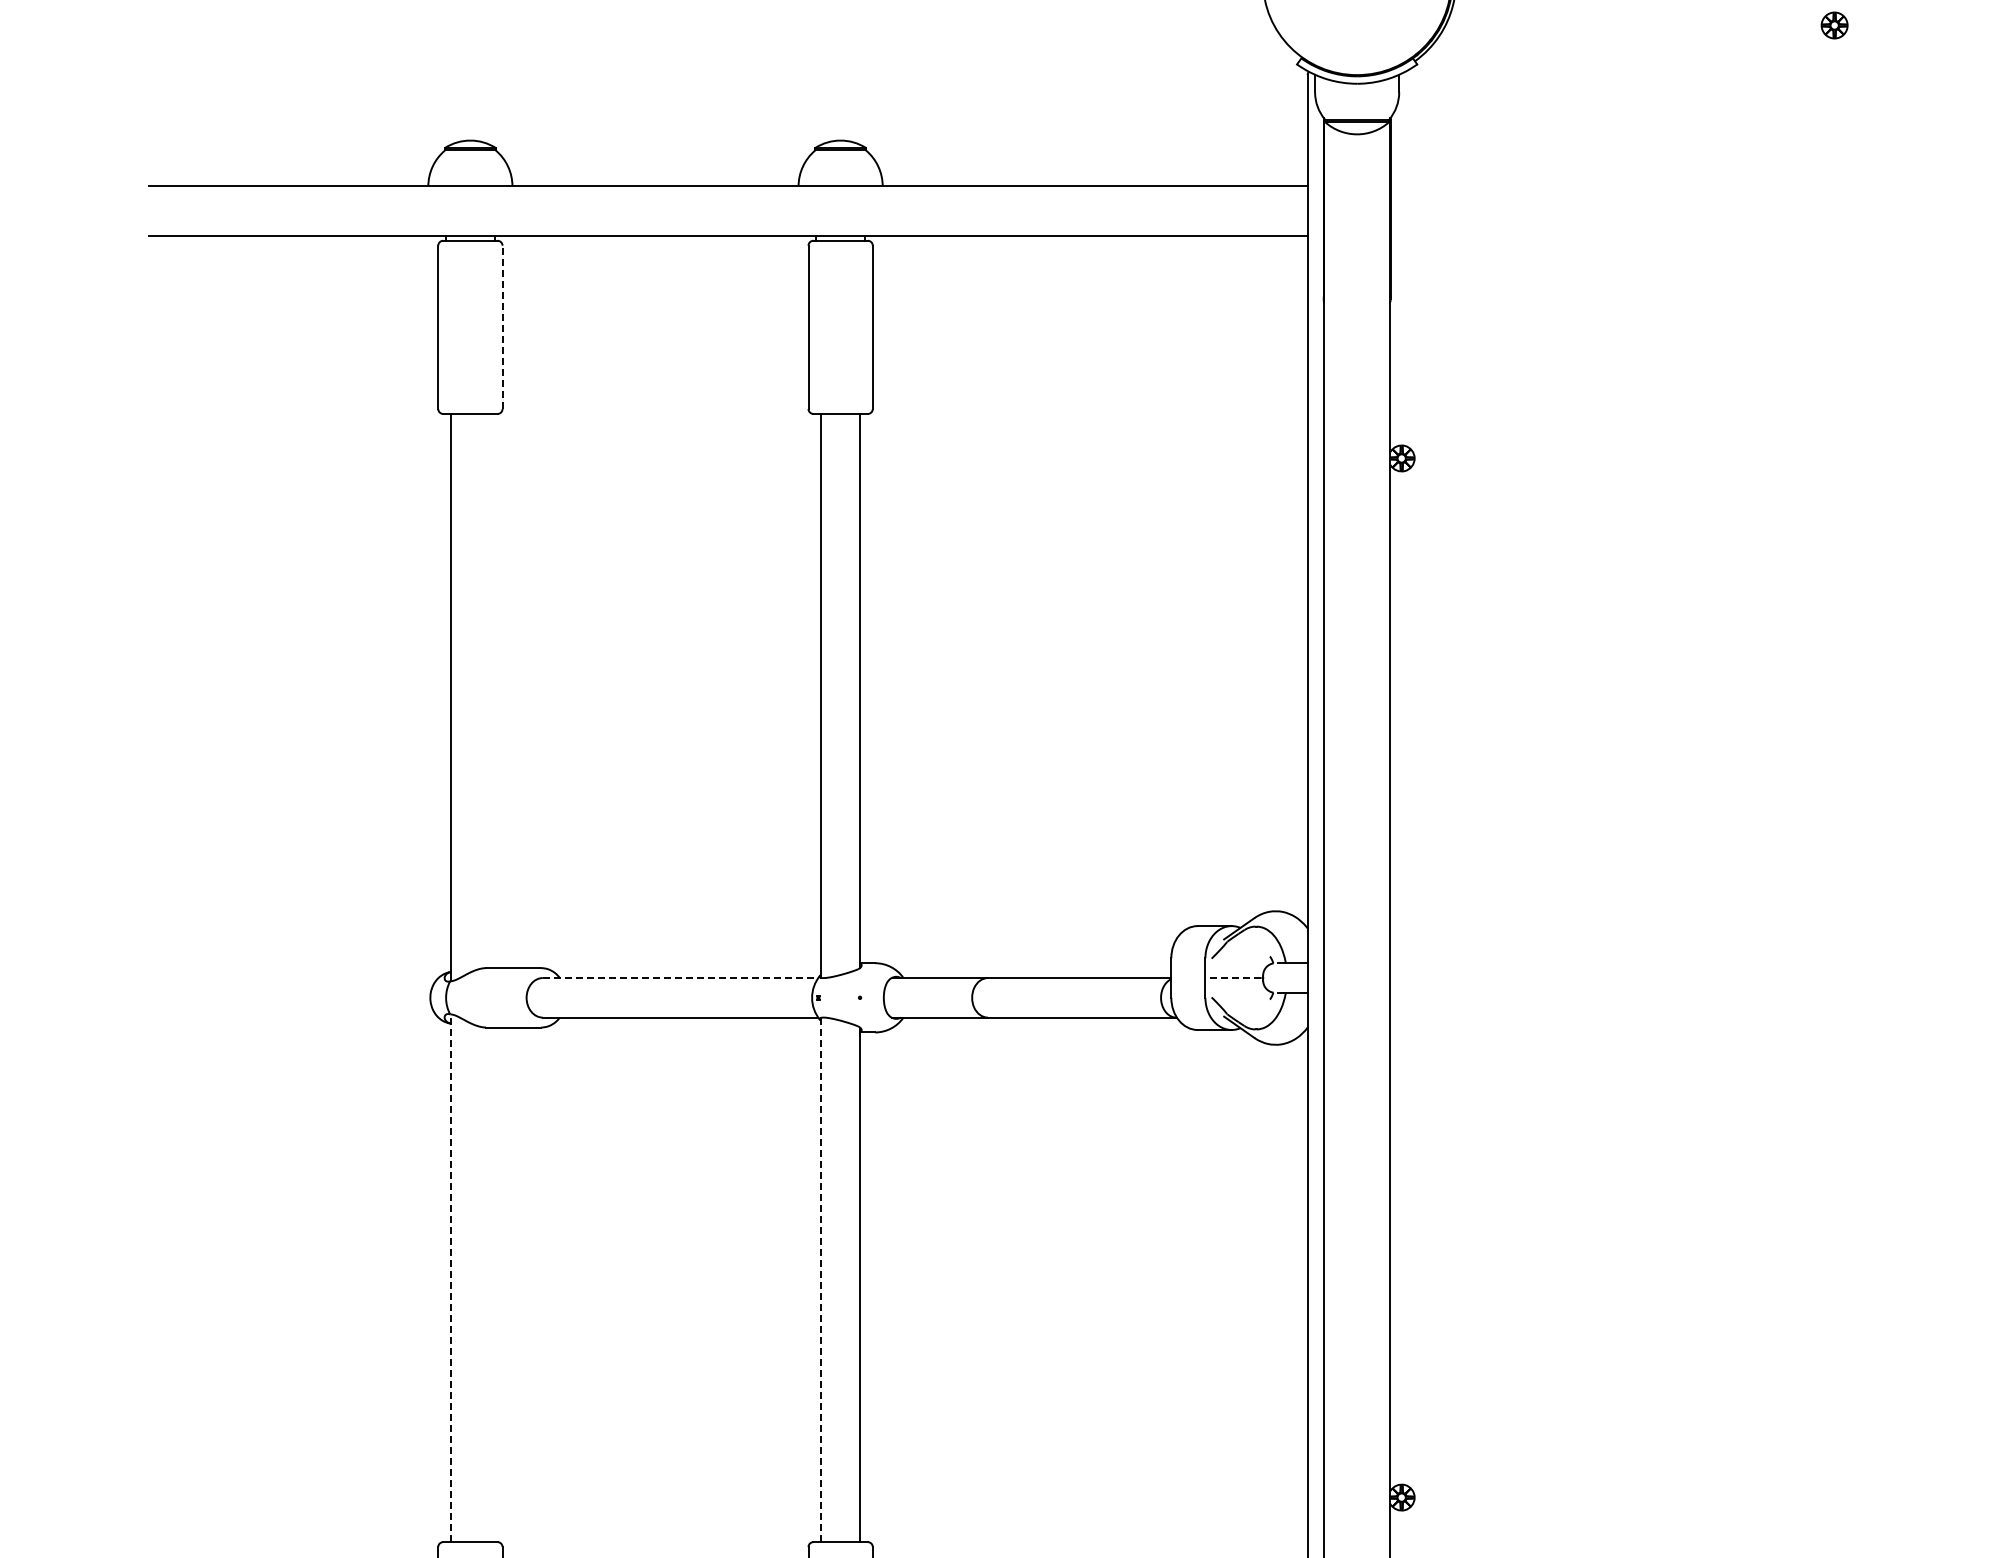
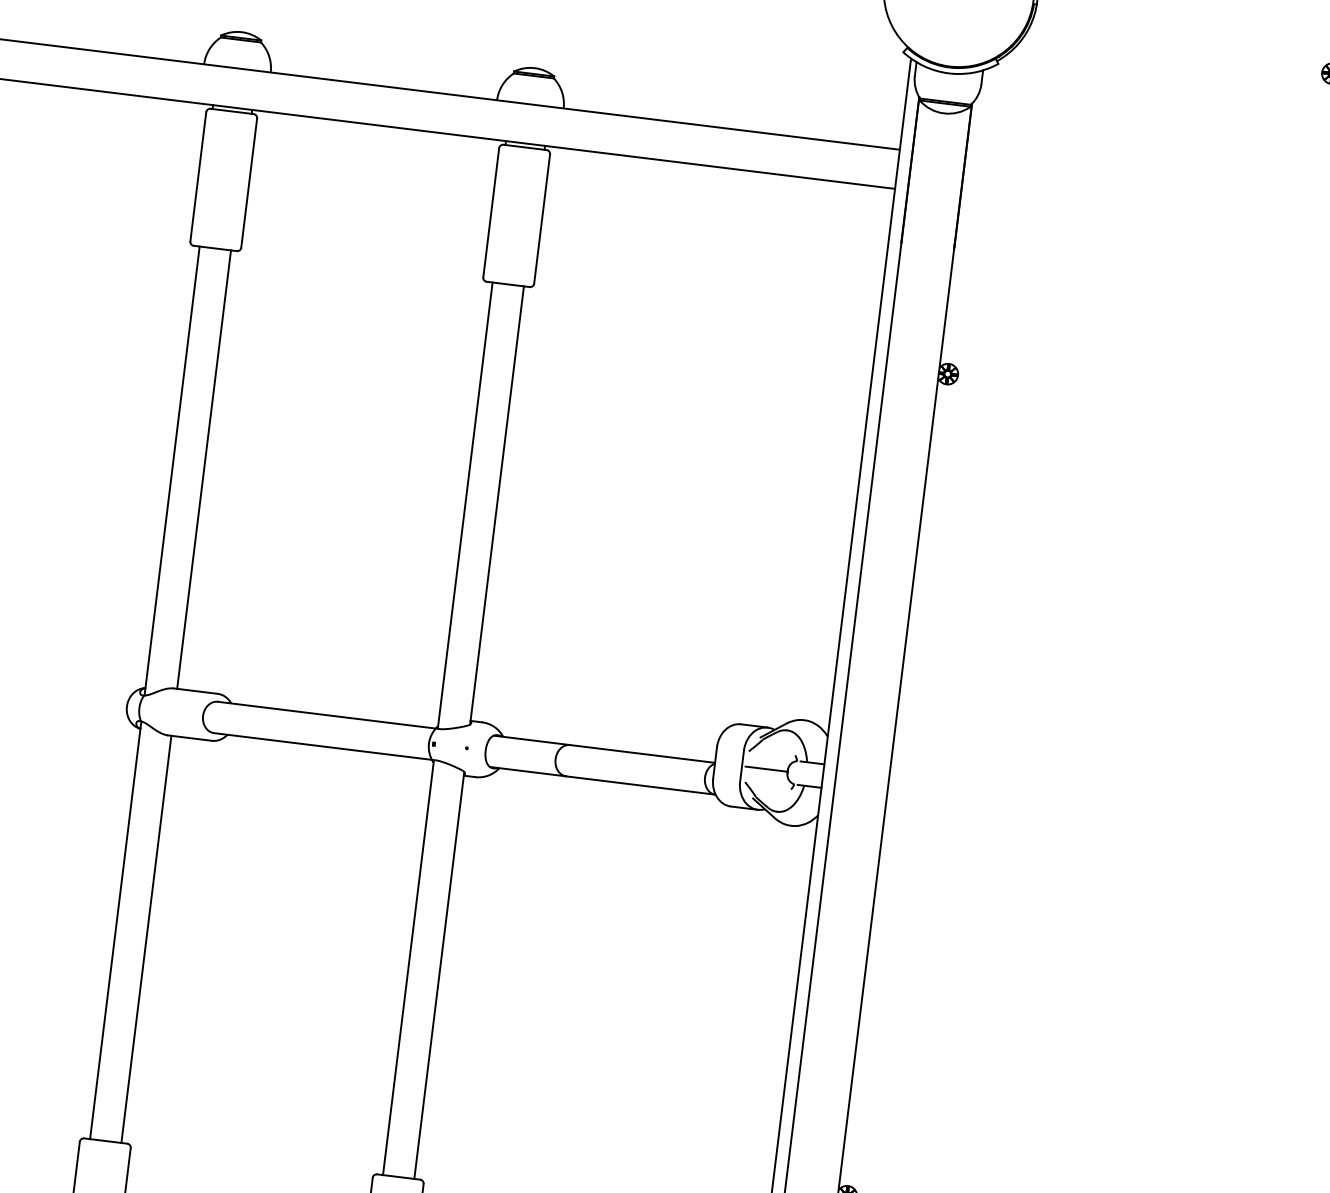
line: (502, 327) -> (249, 183), dashed -> solid
line: (490, 690) -> (204, 469), added
line: (680, 978) -> (326, 715), dashed -> solid
line: (1236, 978) -> (766, 769), dashed -> solid
line: (450, 1278) -> (115, 930), dashed -> solid
line: (820, 1279) -> (408, 967), dashed -> solid
line: (490, 1284) -> (146, 939), added

